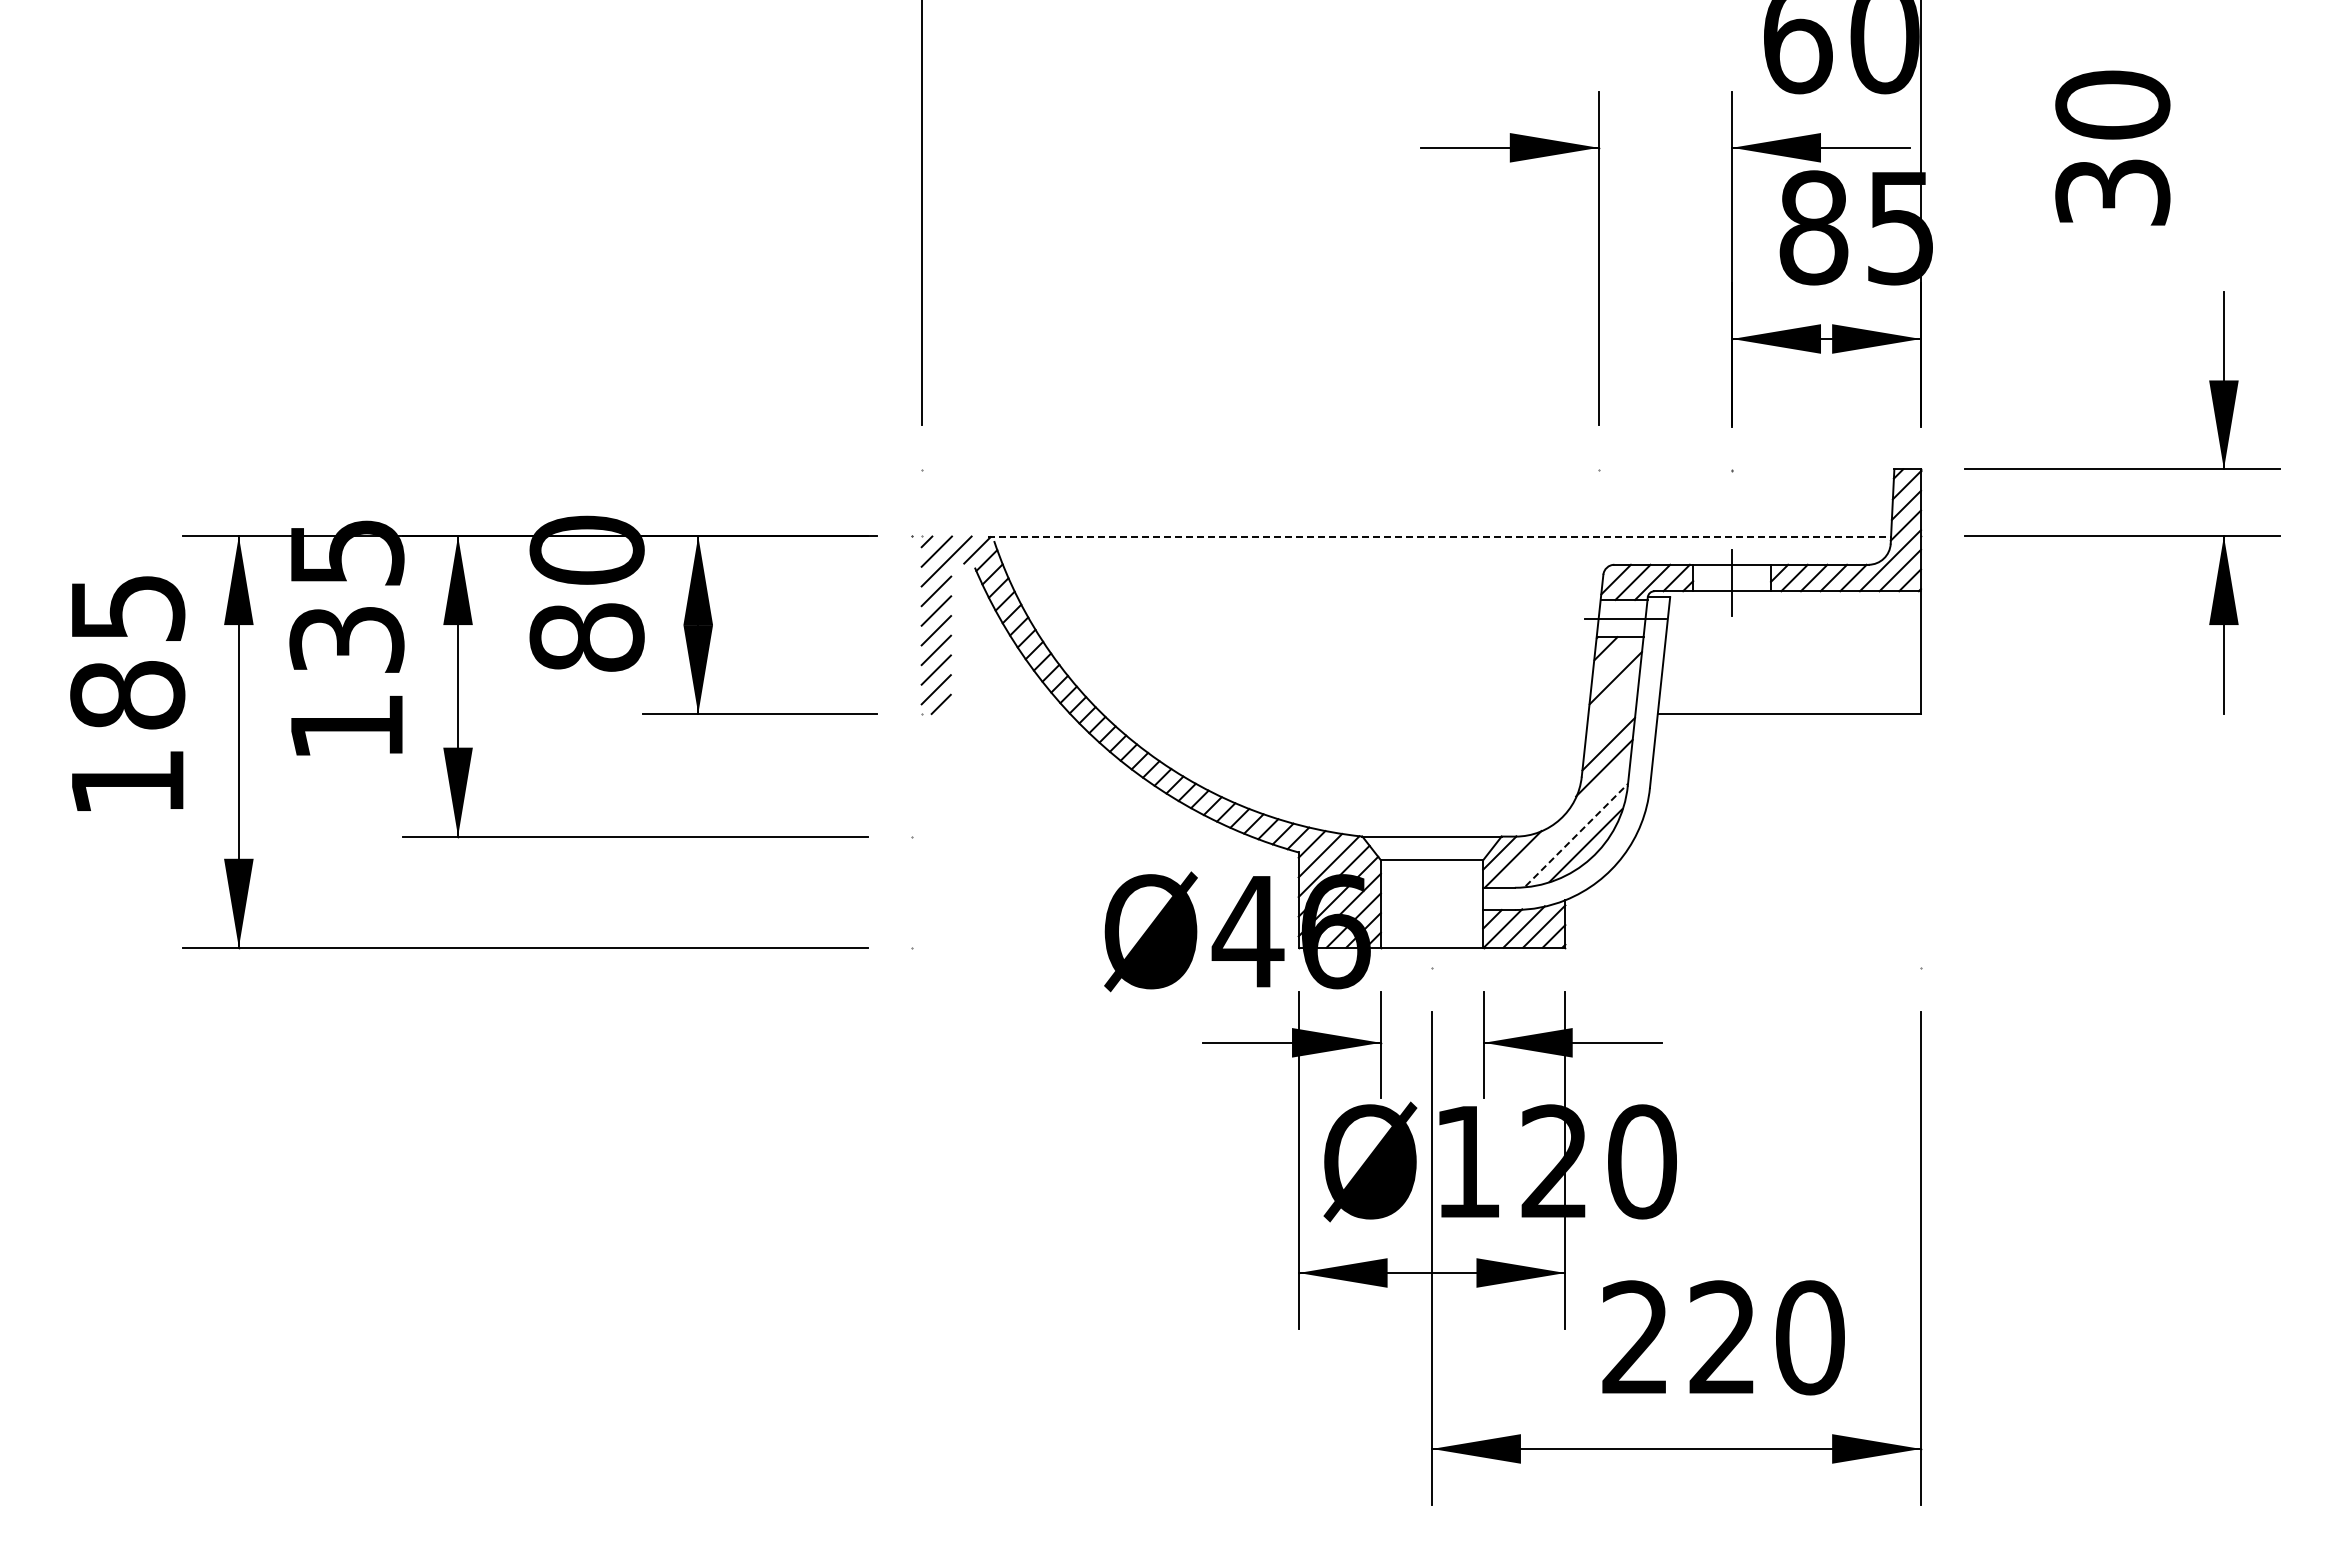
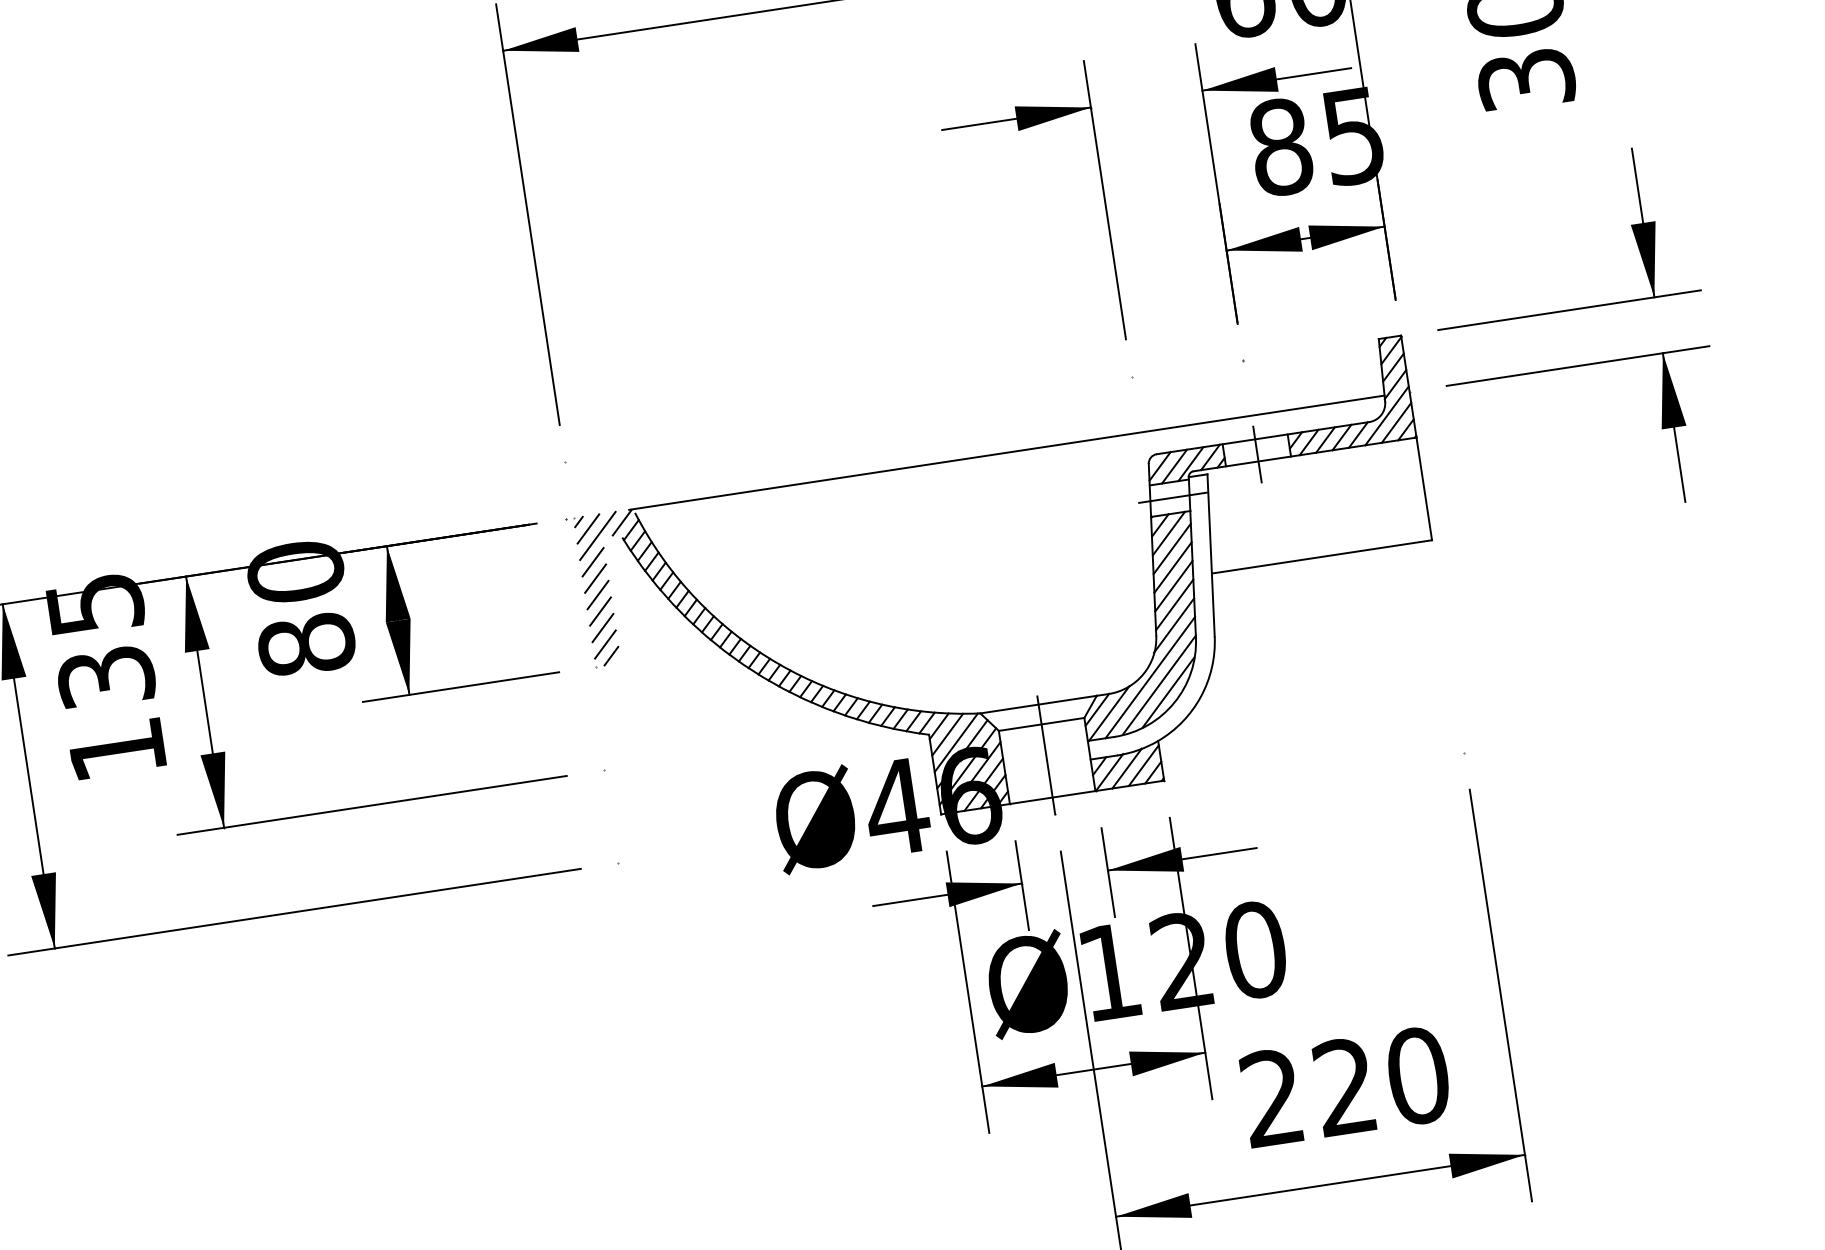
line: (1439, 536) -> (1006, 452), dashed -> solid
line: (1614, 659) -> (1168, 533), added
line: (1613, 699) -> (1173, 567), added
line: (1610, 721) -> (1173, 585), added
line: (1567, 824) -> (1150, 677), added
line: (1577, 834) -> (1159, 684), dashed -> solid
line: (1432, 896) -> (1046, 754), added

